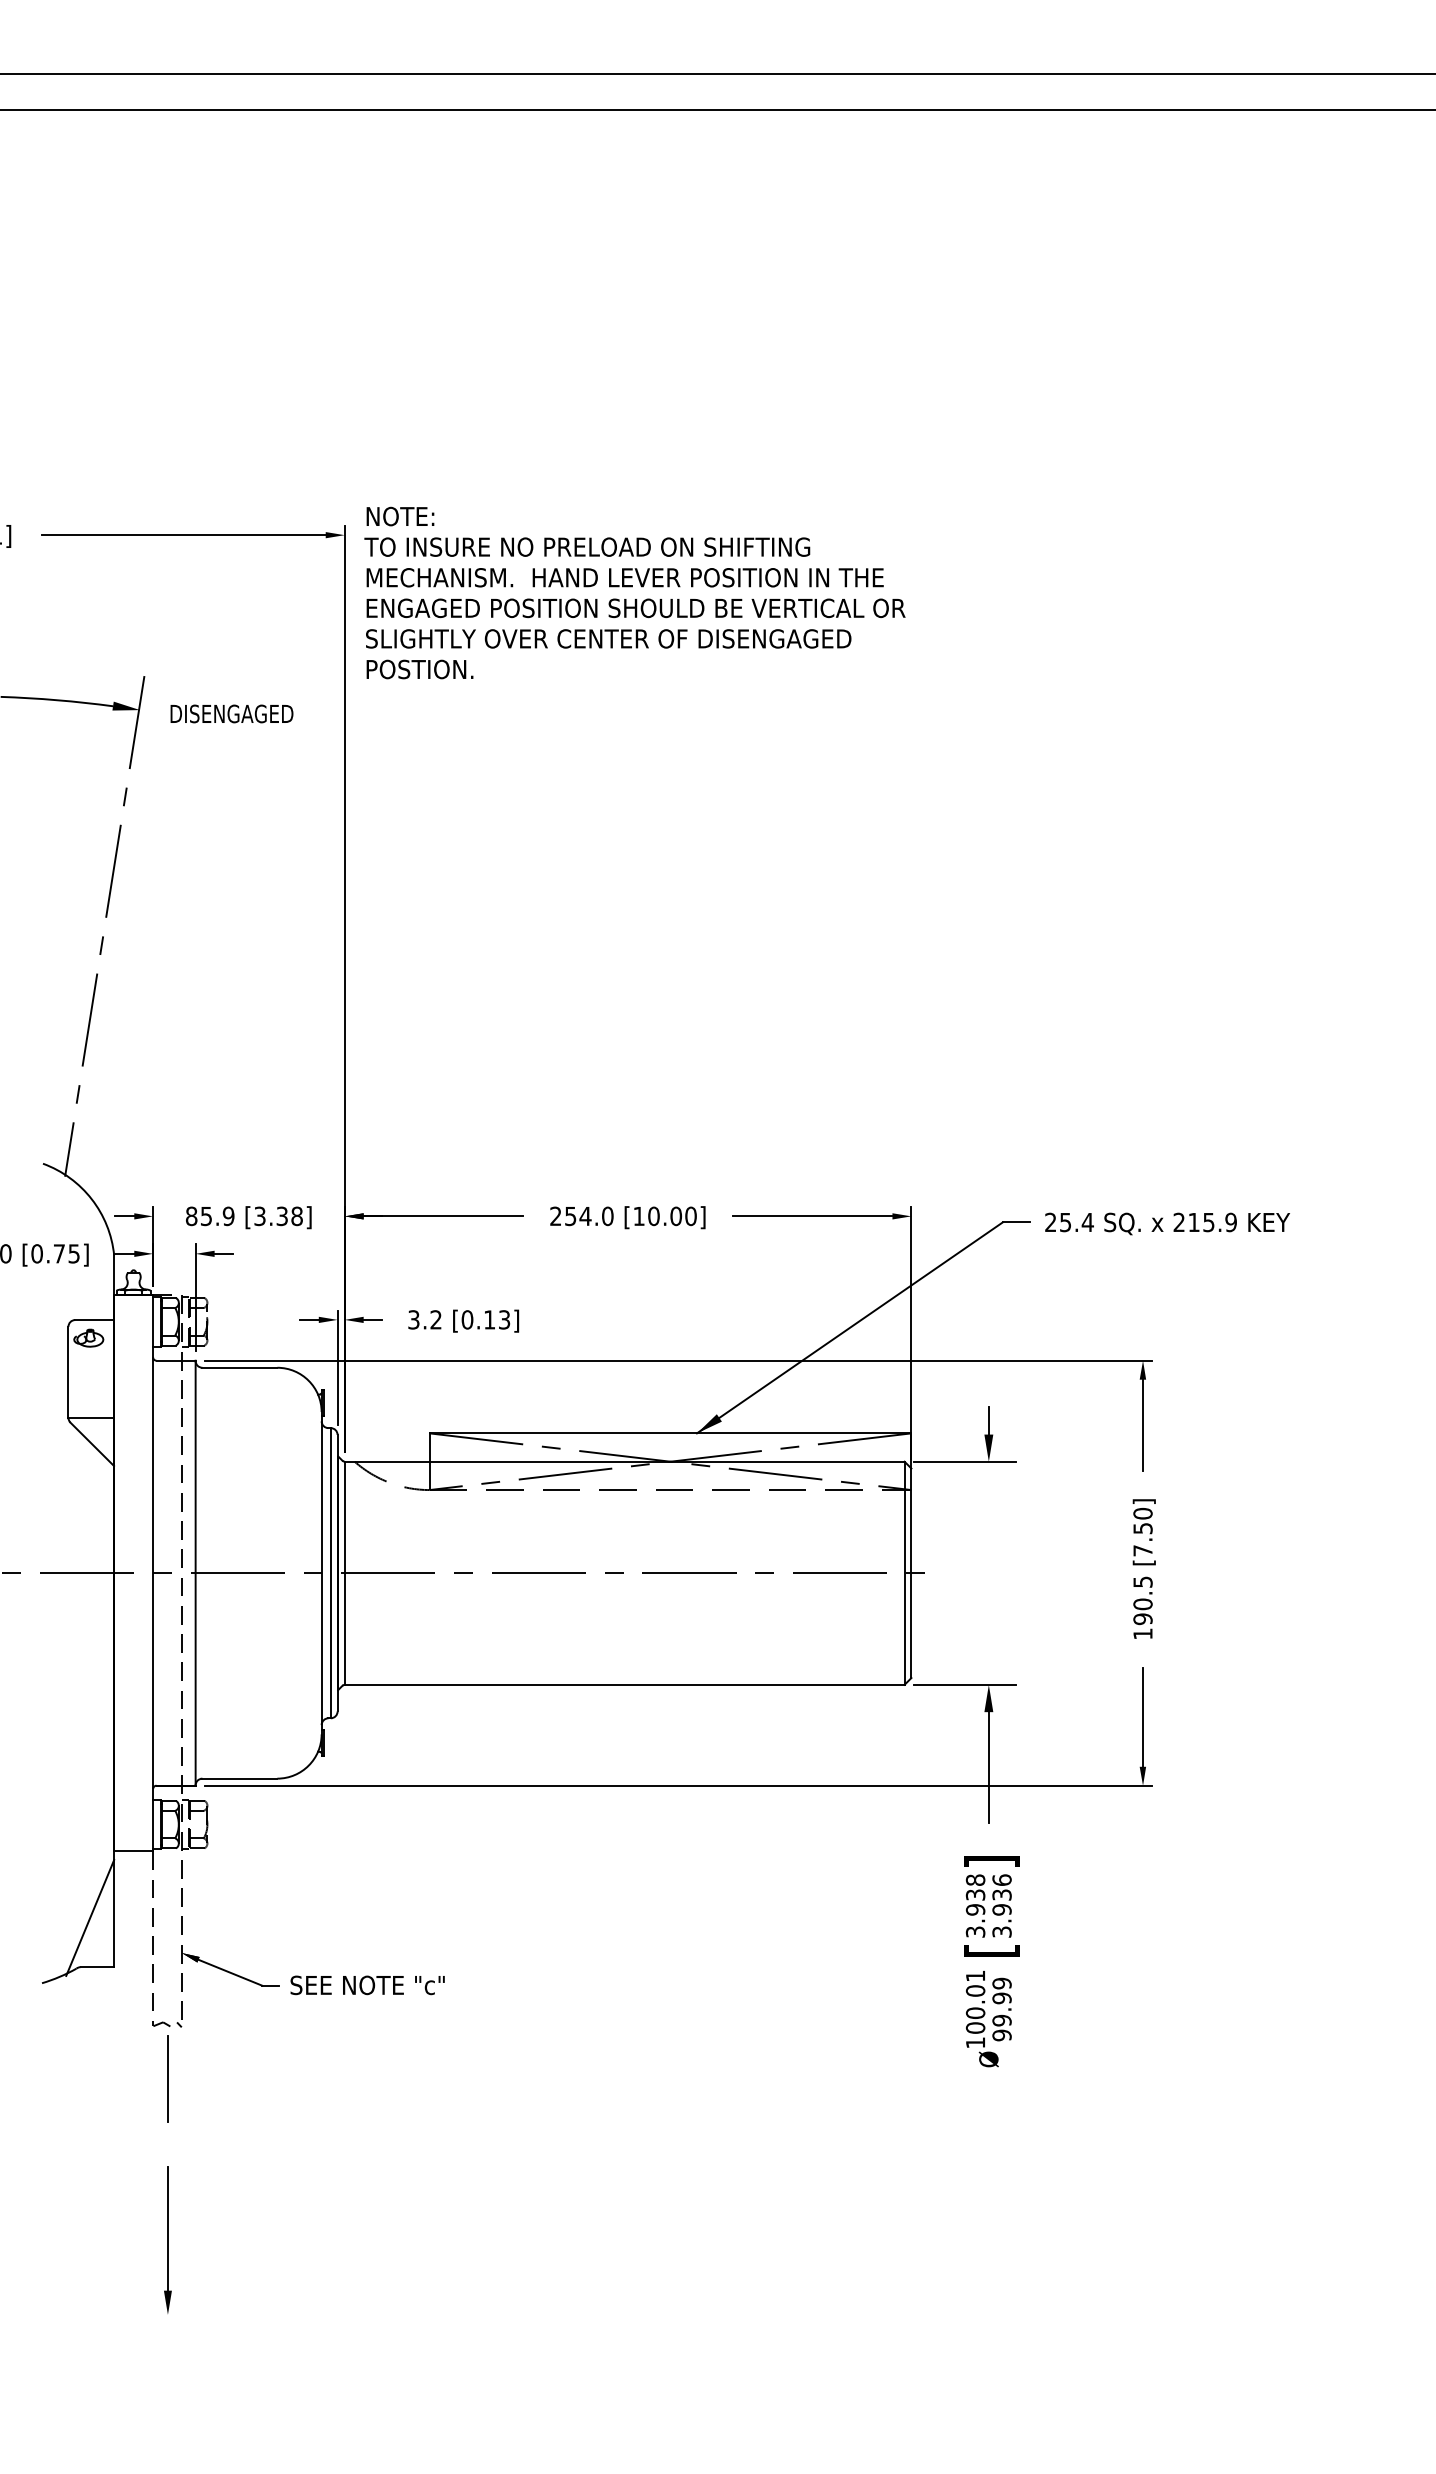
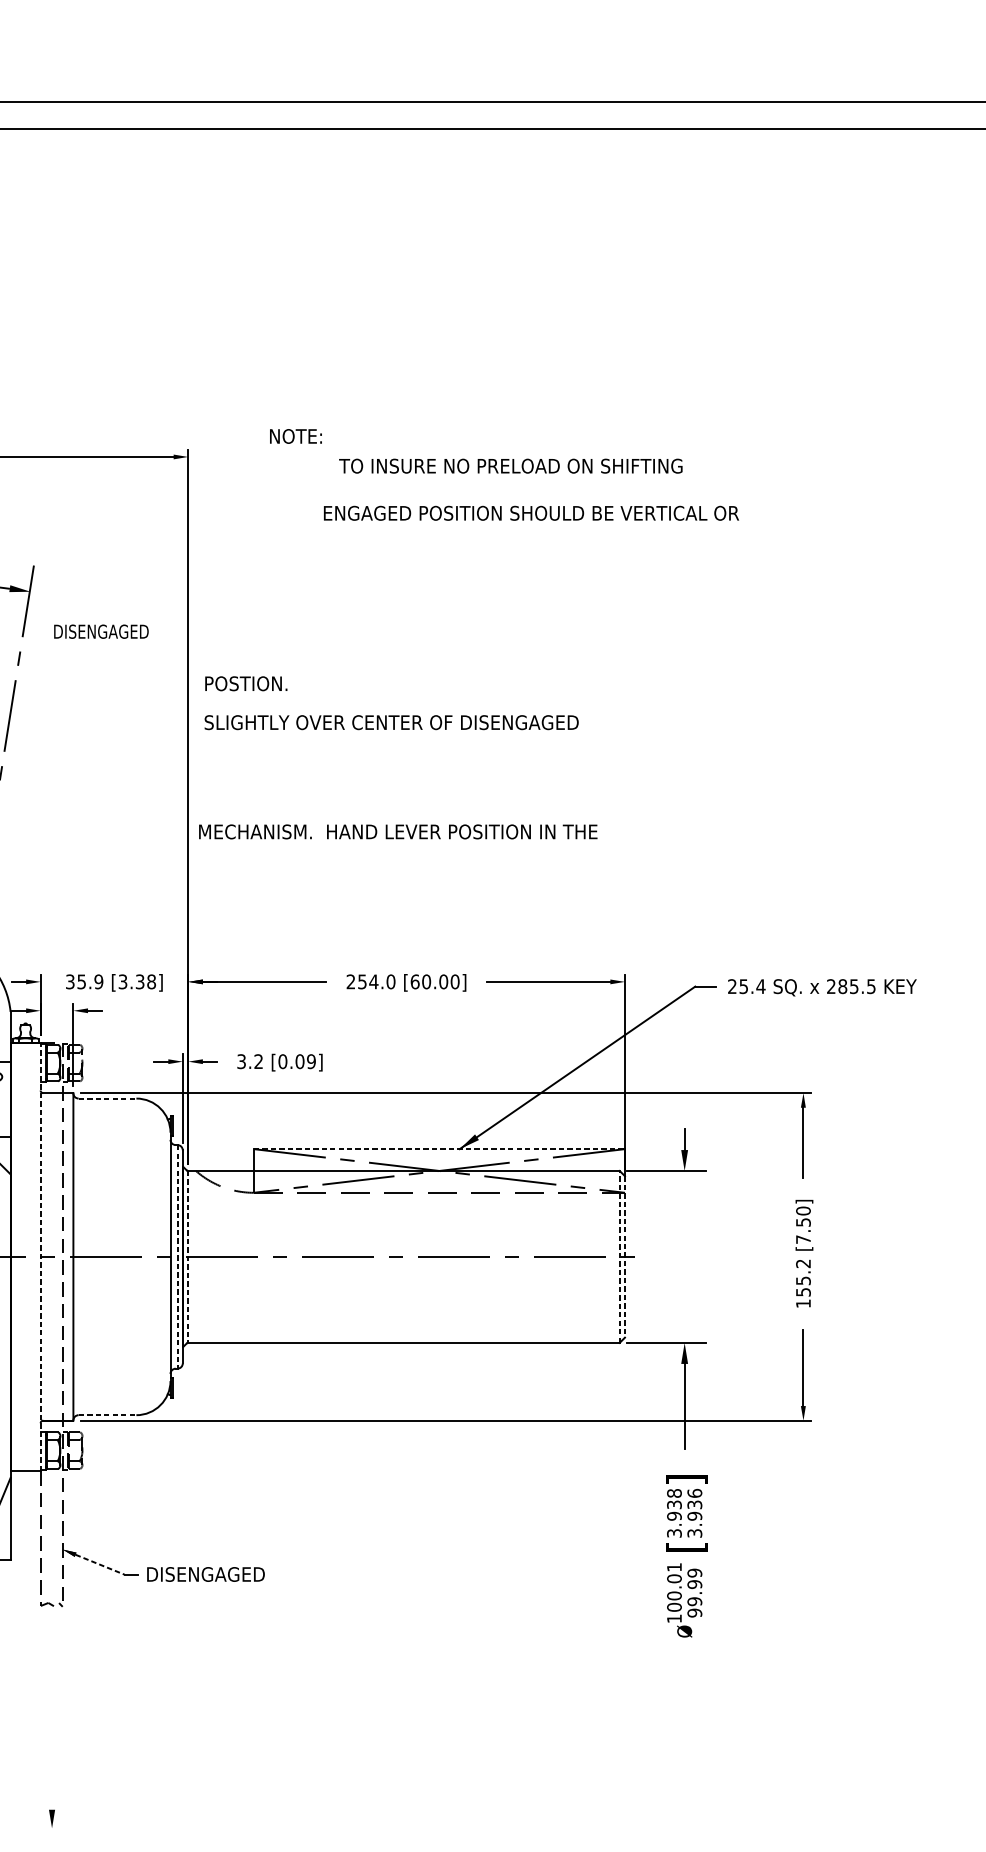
text: (400, 516) -> (296, 436), moved
text: (587, 546) -> (511, 465), moved
text: (624, 577) -> (397, 831), moved
text: (635, 608) -> (531, 513), moved
text: (608, 638) -> (391, 722), moved
text: (419, 669) -> (245, 683), moved
text: (231, 713) -> (101, 631), moved
text: (191, 1216) -> (70, 981), 85.9 -> 35.9
text: (639, 1216) -> (415, 981), [10.00] -> [60.00]
text: (1212, 1222) -> (857, 986), 215.9 -> 285.5
text: (497, 1319) -> (306, 1061), [0.13] -> [0.09]
line: (240, 1367) -> (107, 1098), solid -> dashed
line: (670, 1433) -> (439, 1149), solid -> dashed
line: (153, 1573) -> (40, 1257), solid -> dashed
line: (330, 1573) -> (177, 1257), solid -> dashed
line: (344, 1573) -> (188, 1257), solid -> dashed
line: (904, 1573) -> (619, 1257), solid -> dashed
line: (911, 1573) -> (625, 1257), solid -> dashed
text: (1142, 1600) -> (803, 1277), 190.5 -> 155.2
line: (240, 1778) -> (107, 1415), solid -> dashed
line: (230, 1972) -> (100, 1564), solid -> dashed
text: (367, 1985) -> (205, 1574), SEE NOTE "c" -> DISENGAGED
line: (167, 2079) -> (51, 1647), removed
line: (167, 2228) -> (51, 1761), removed

